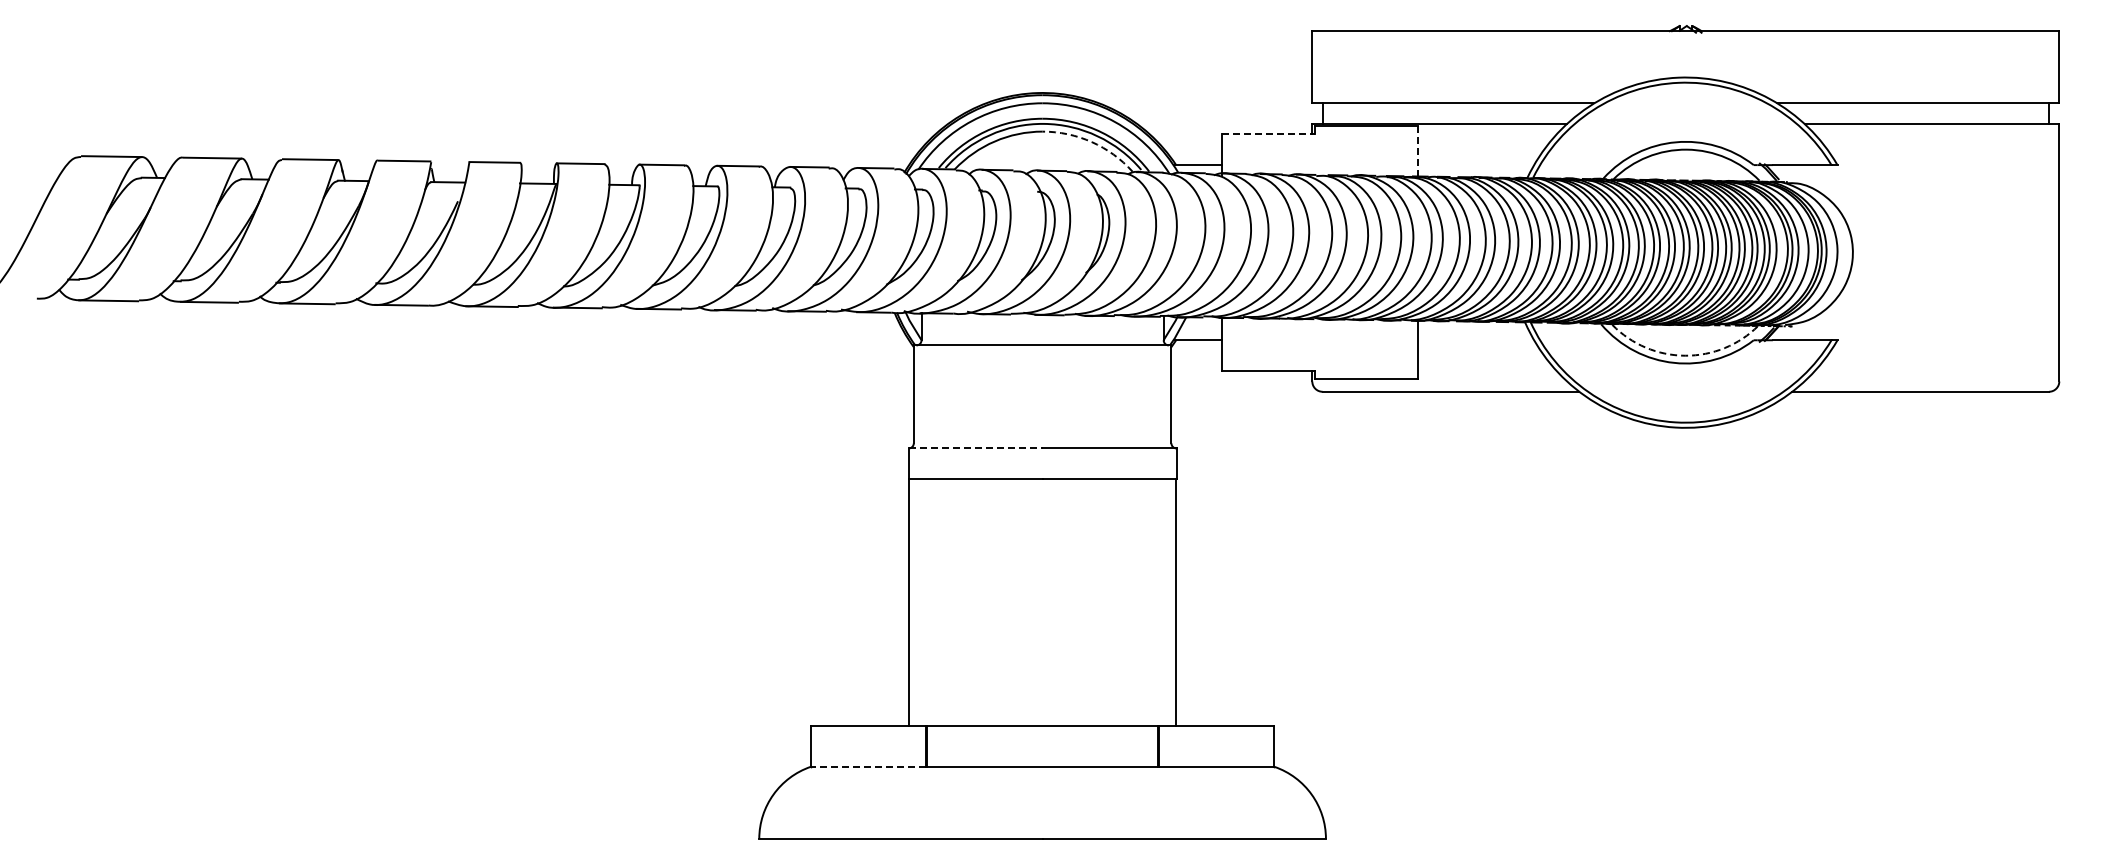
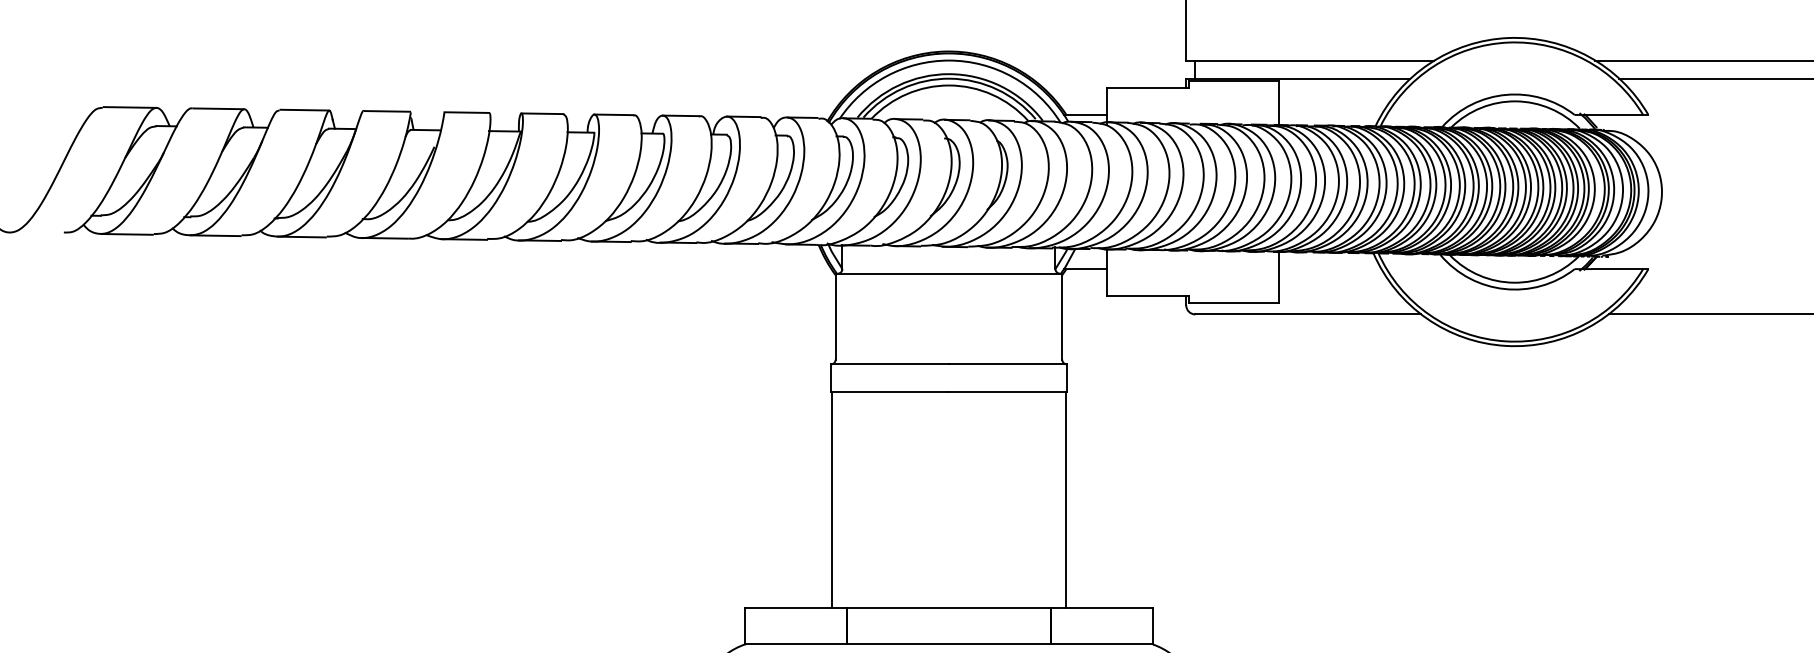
line: (1269, 134) -> (1148, 88), dashed -> solid
arc: (1091, 142) -> (991, 95), dashed -> solid
line: (1417, 151) -> (1278, 102), dashed -> solid
arc: (1685, 355) -> (1514, 282), dashed -> solid
line: (975, 448) -> (889, 364), dashed -> solid
line: (868, 766) -> (795, 644), dashed -> solid

